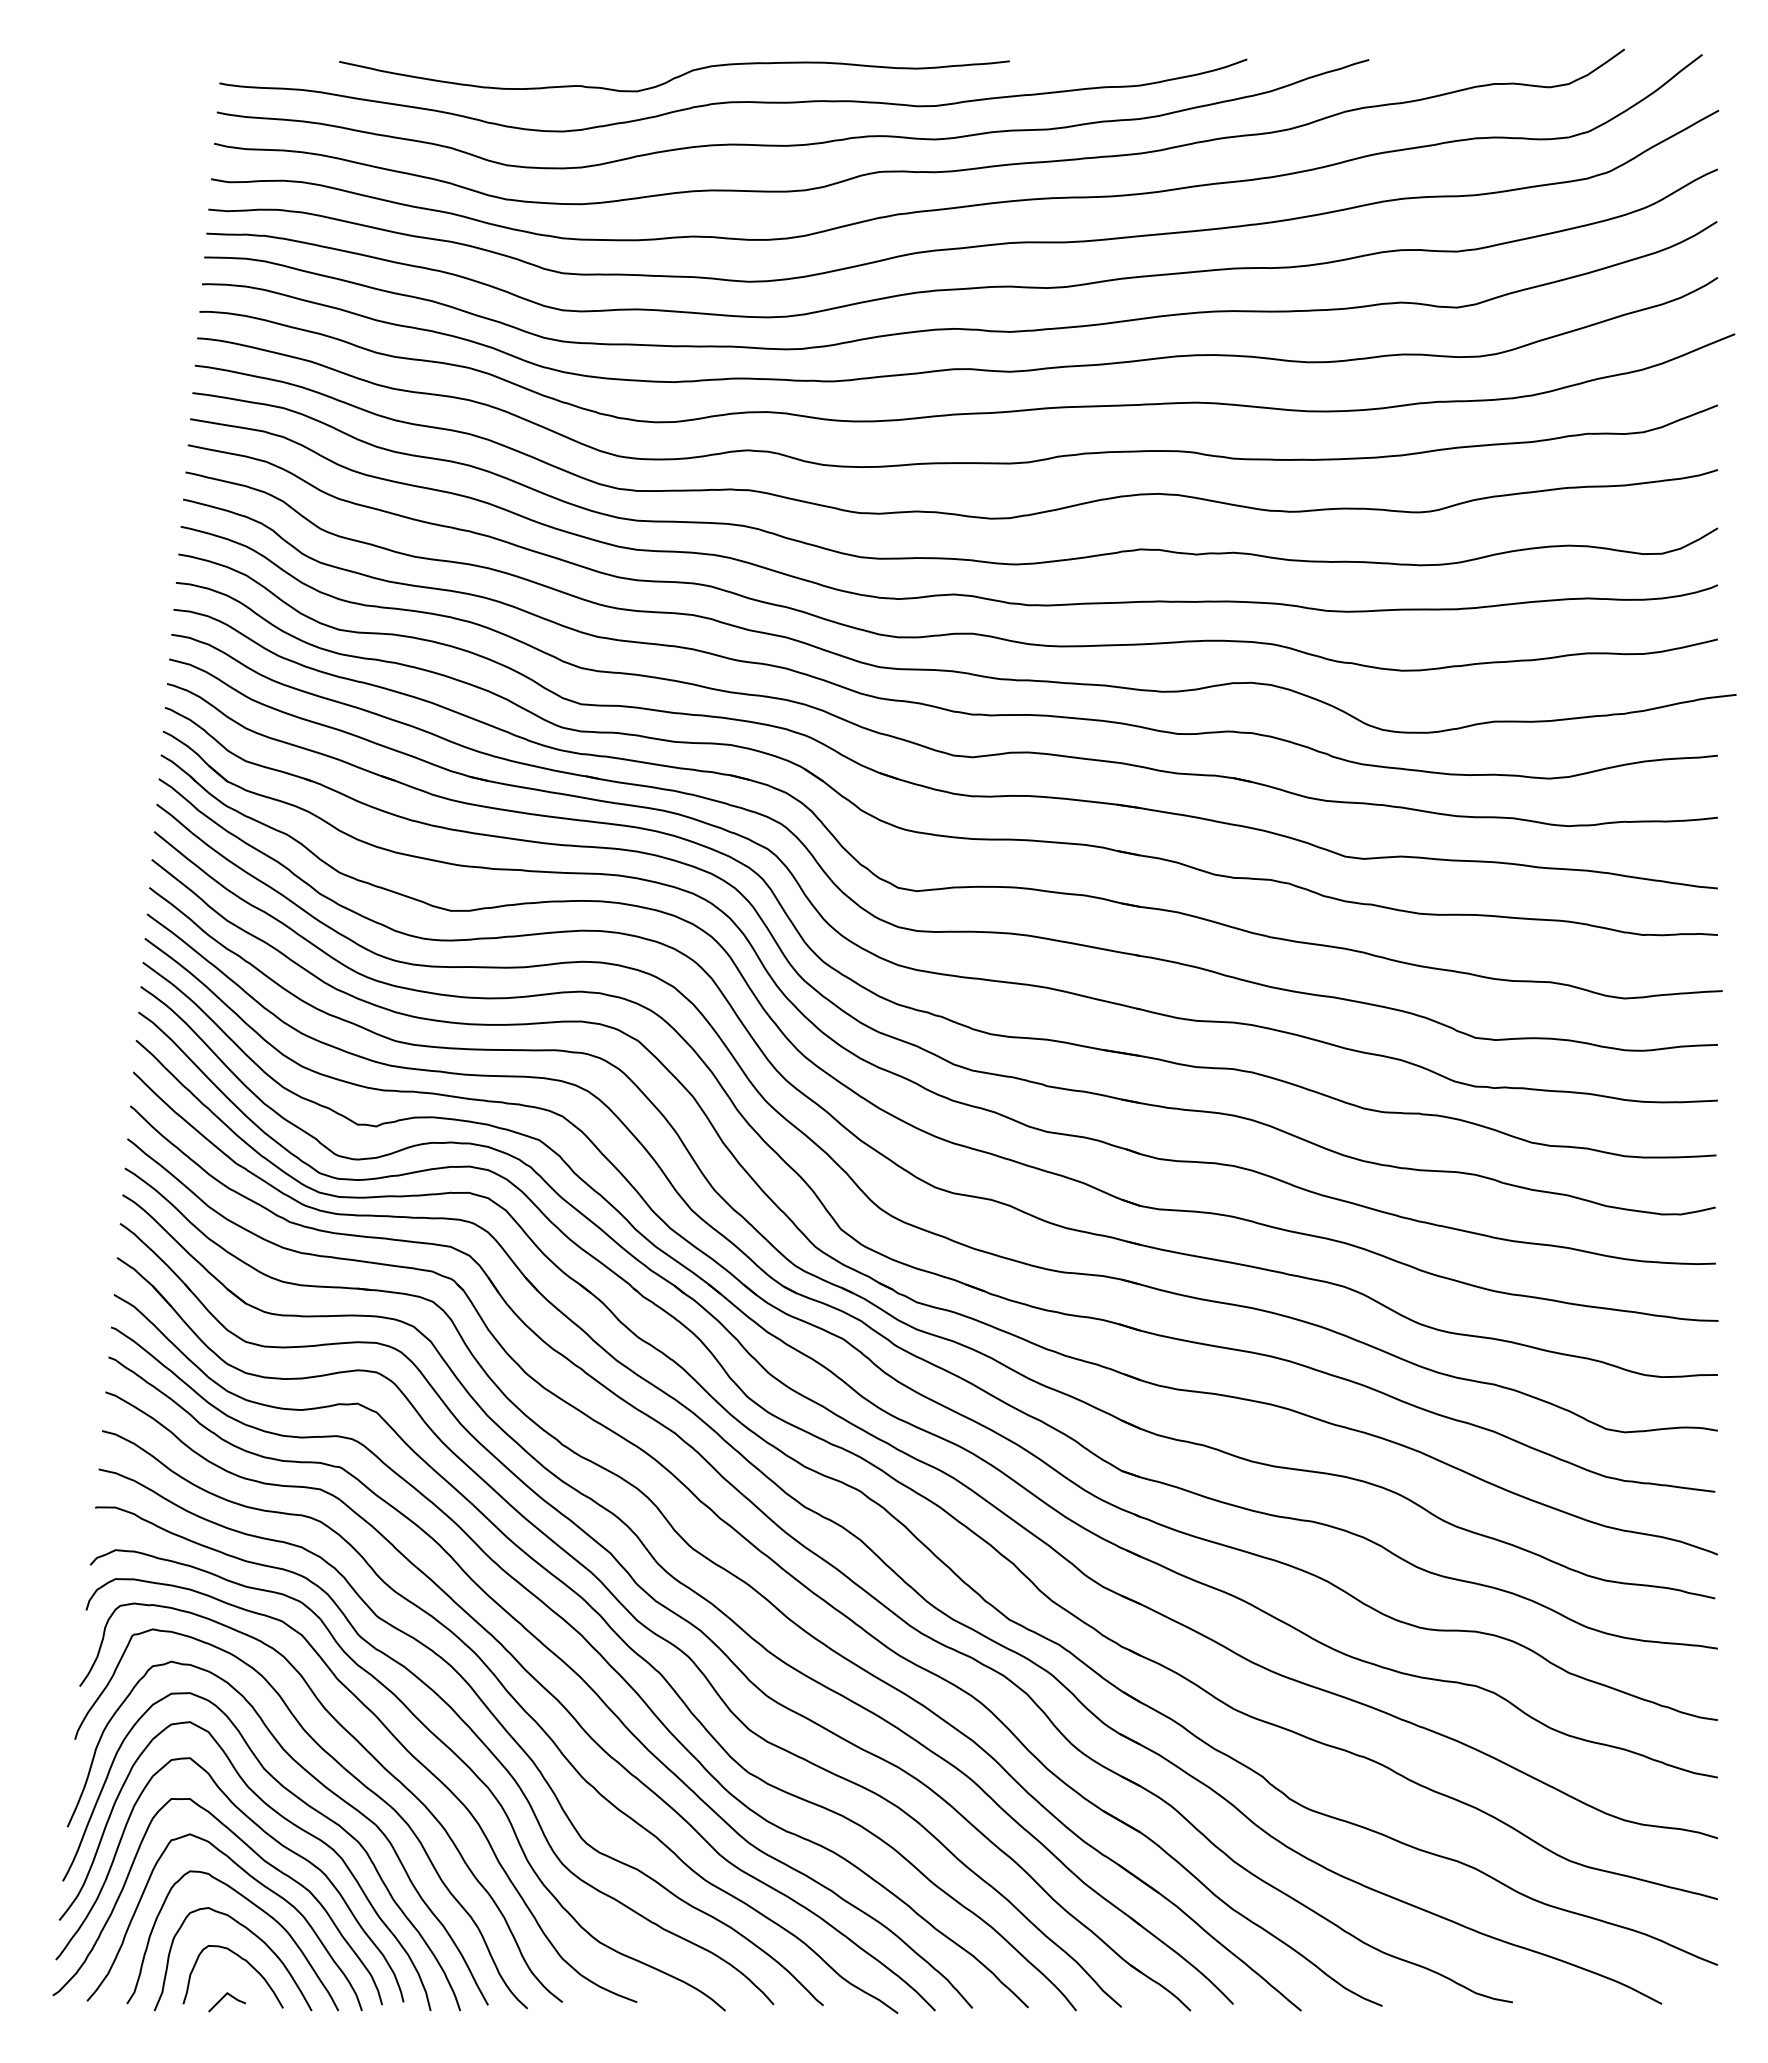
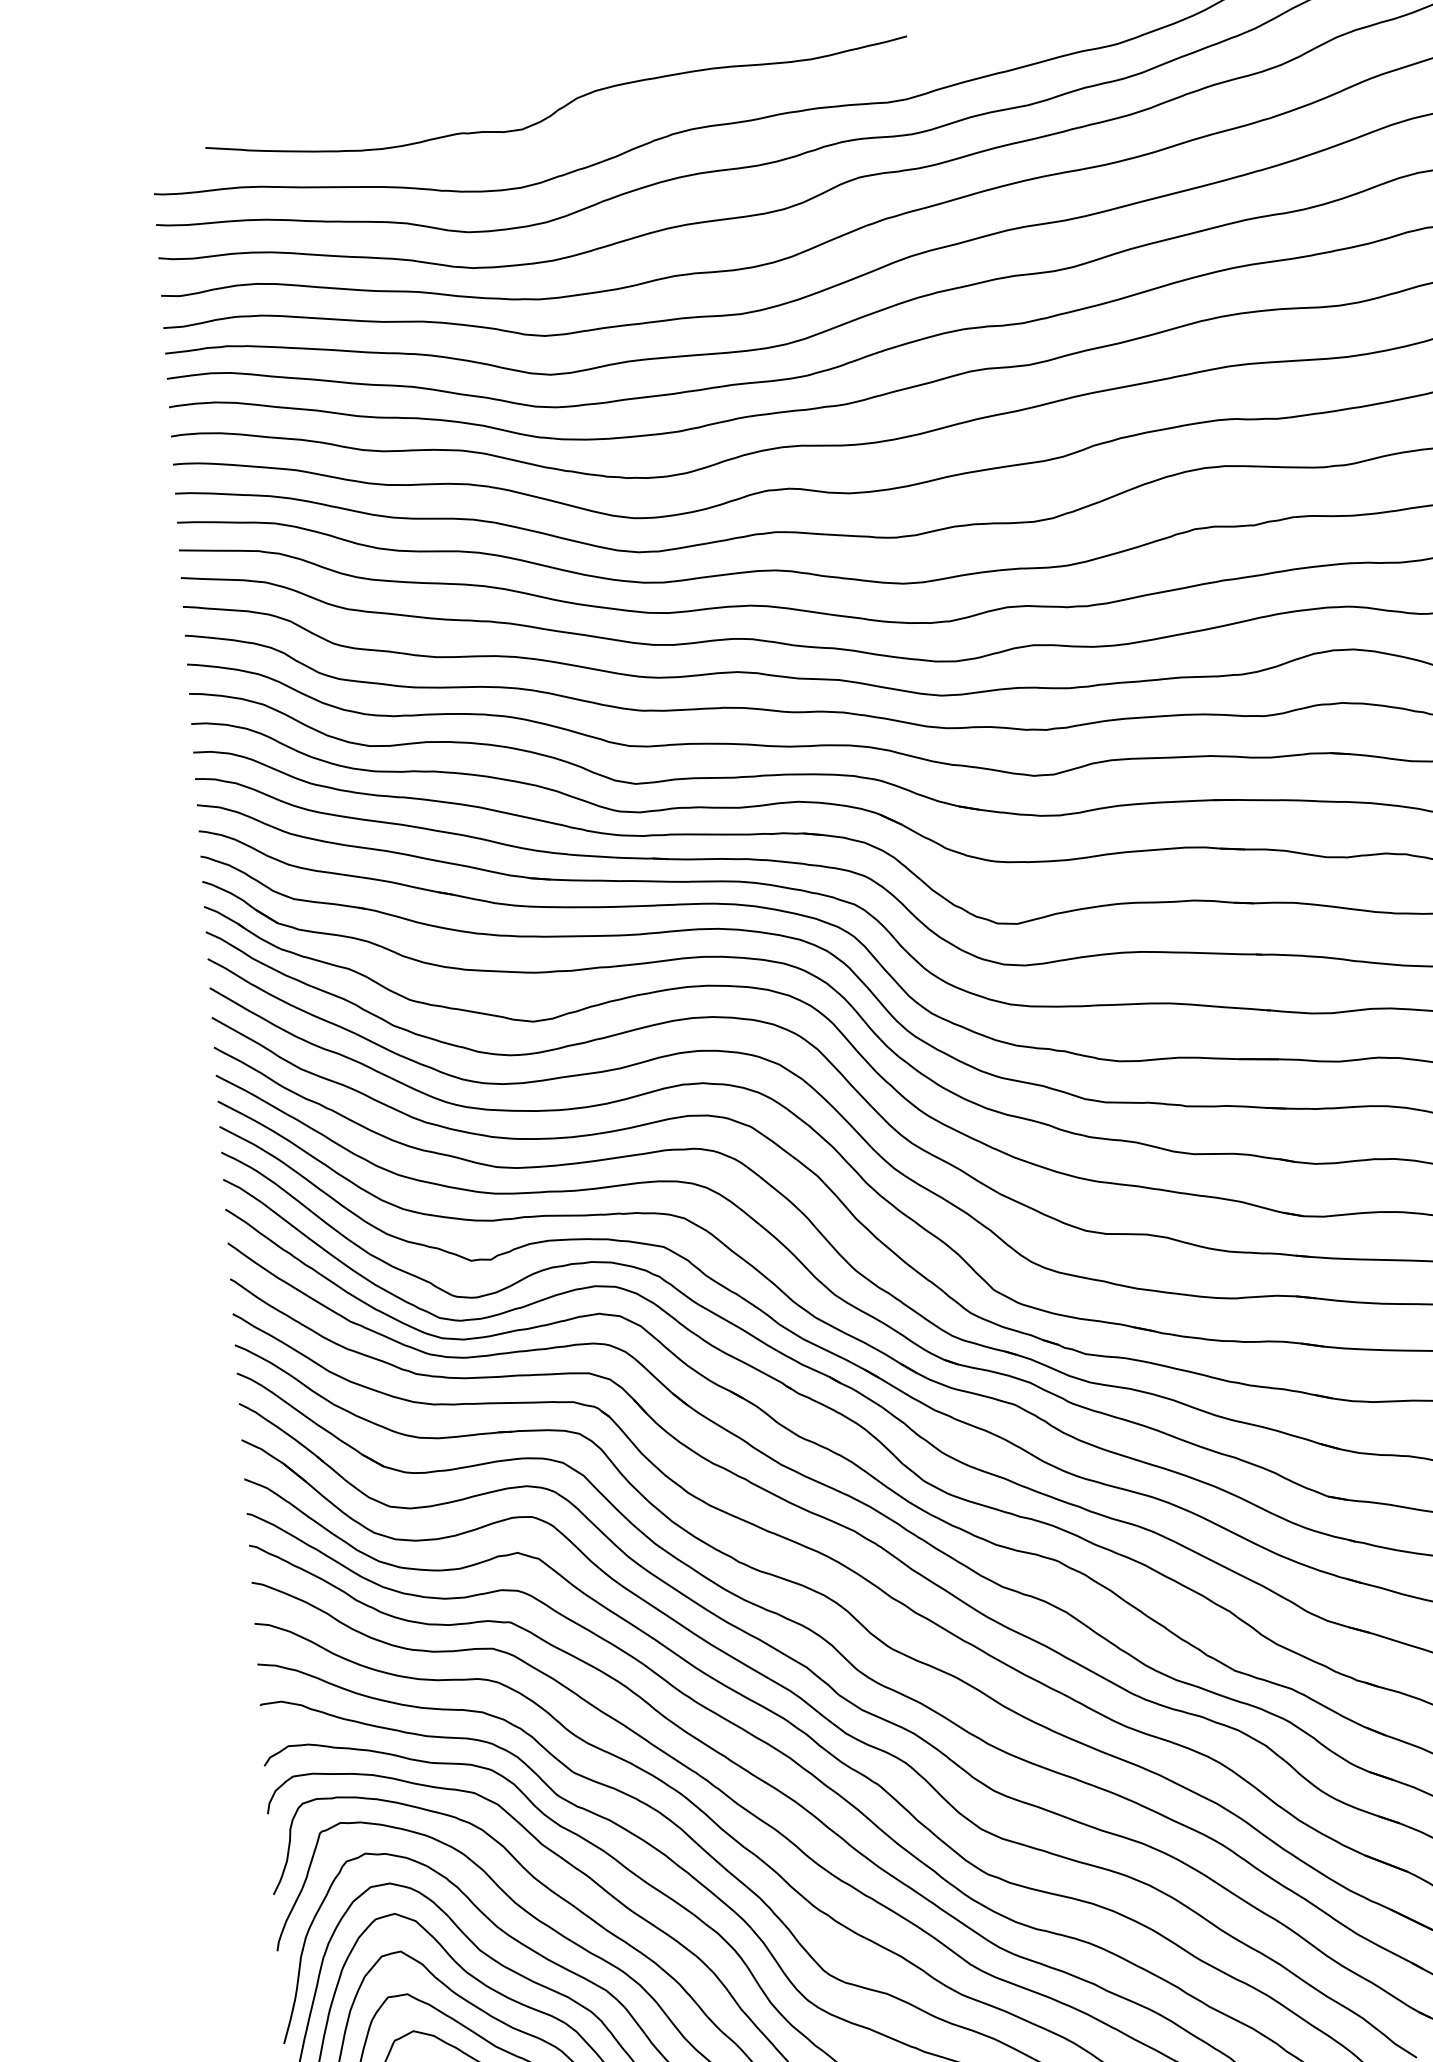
curve: (675, 76) -> (559, 107), moved

